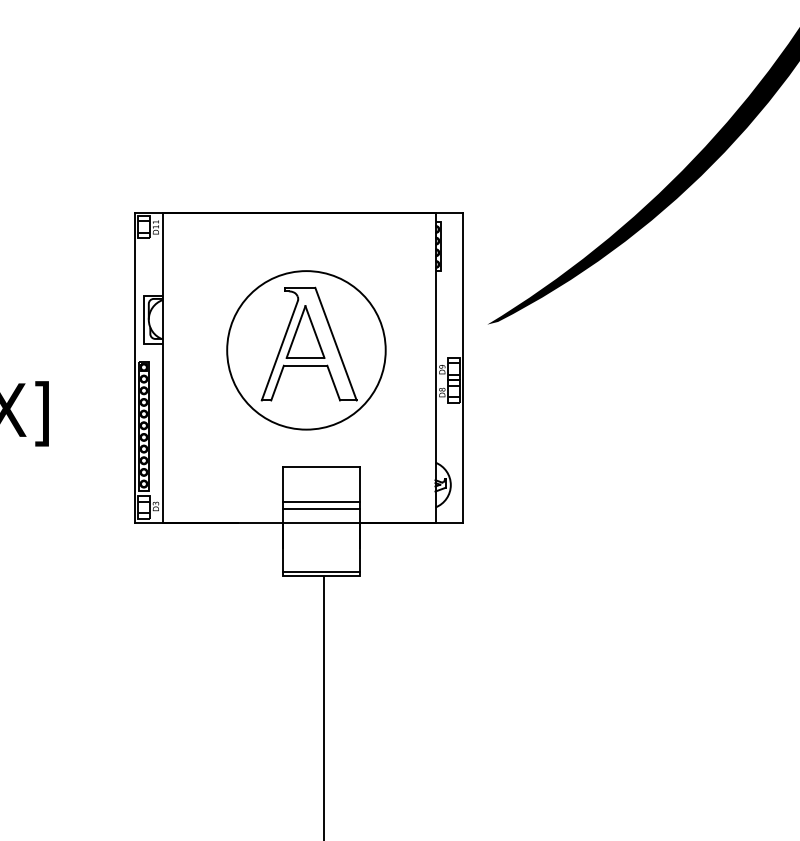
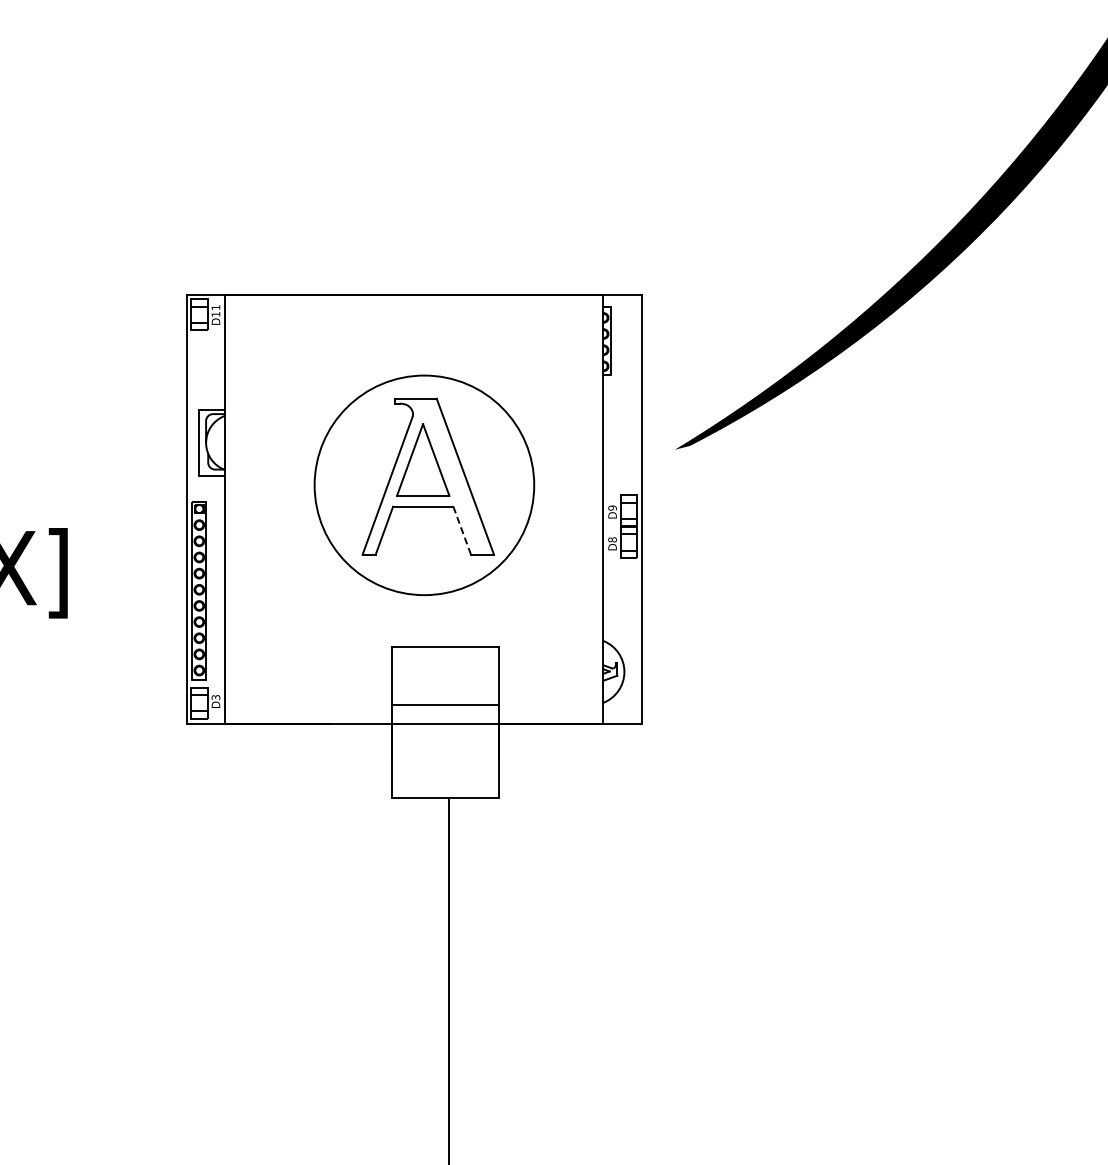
line: (333, 382) -> (462, 530), solid -> dashed
line: (320, 501) -> (444, 694), removed
line: (320, 572) -> (444, 792), removed

